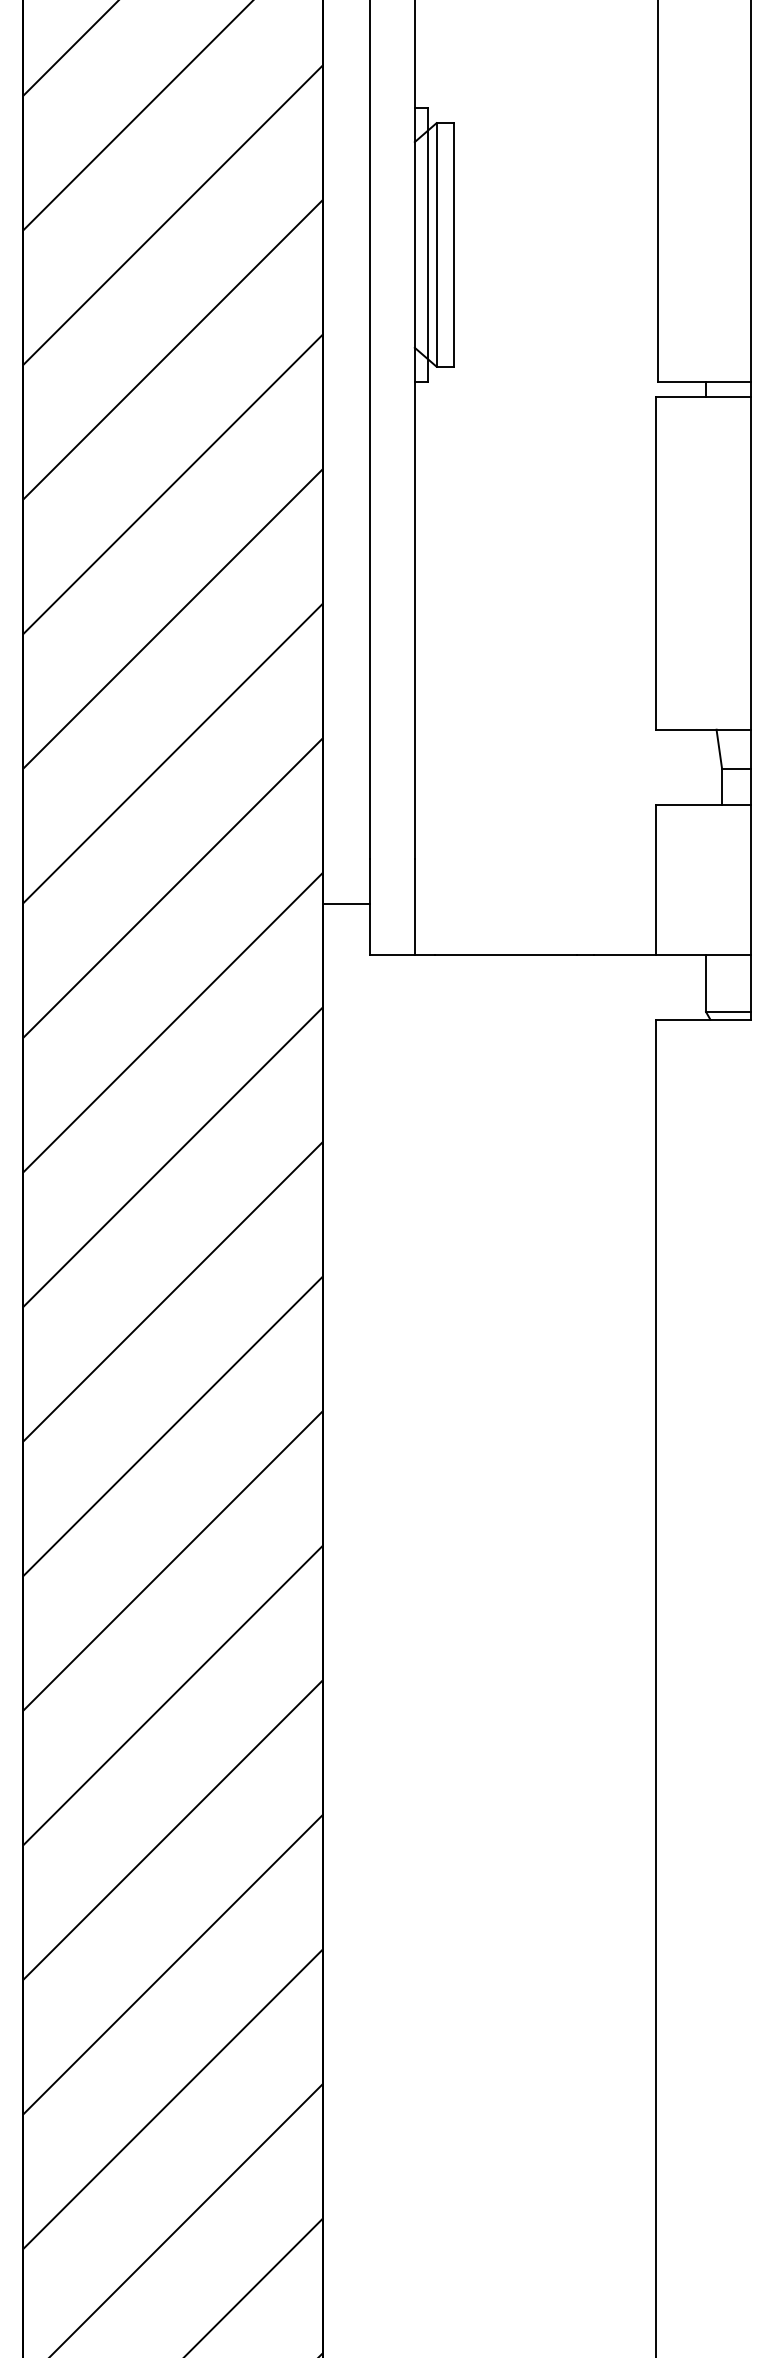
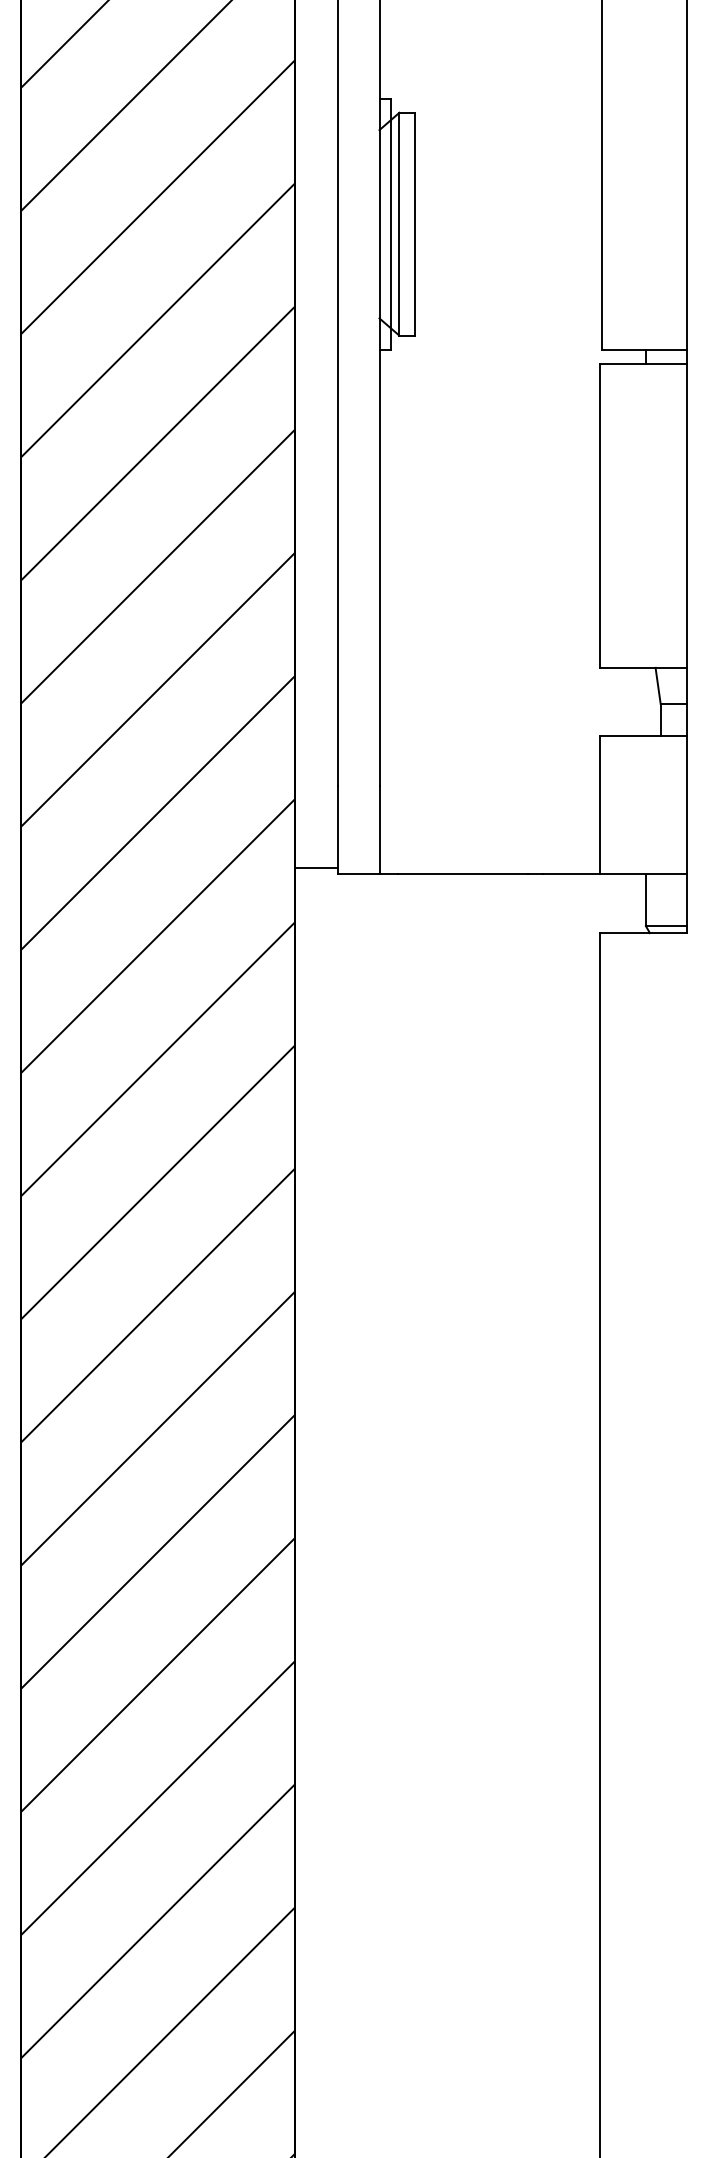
line: (345, 904) -> (316, 868), moved

